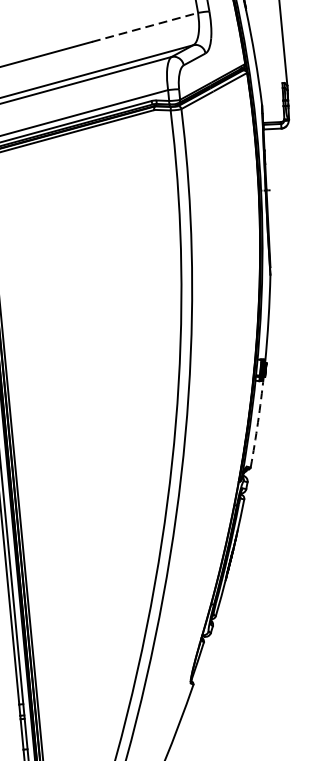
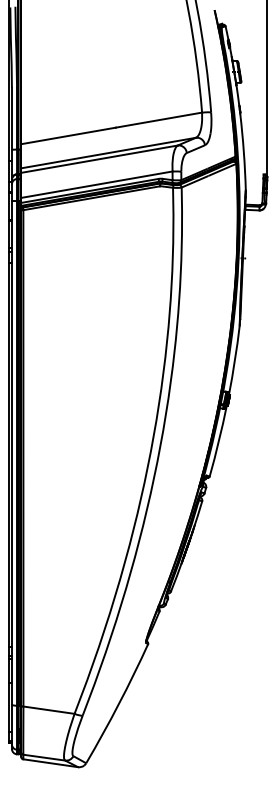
line: (145, 27) -> (159, 120), dashed -> solid
arc: (257, 422) -> (218, 441), dashed -> solid

